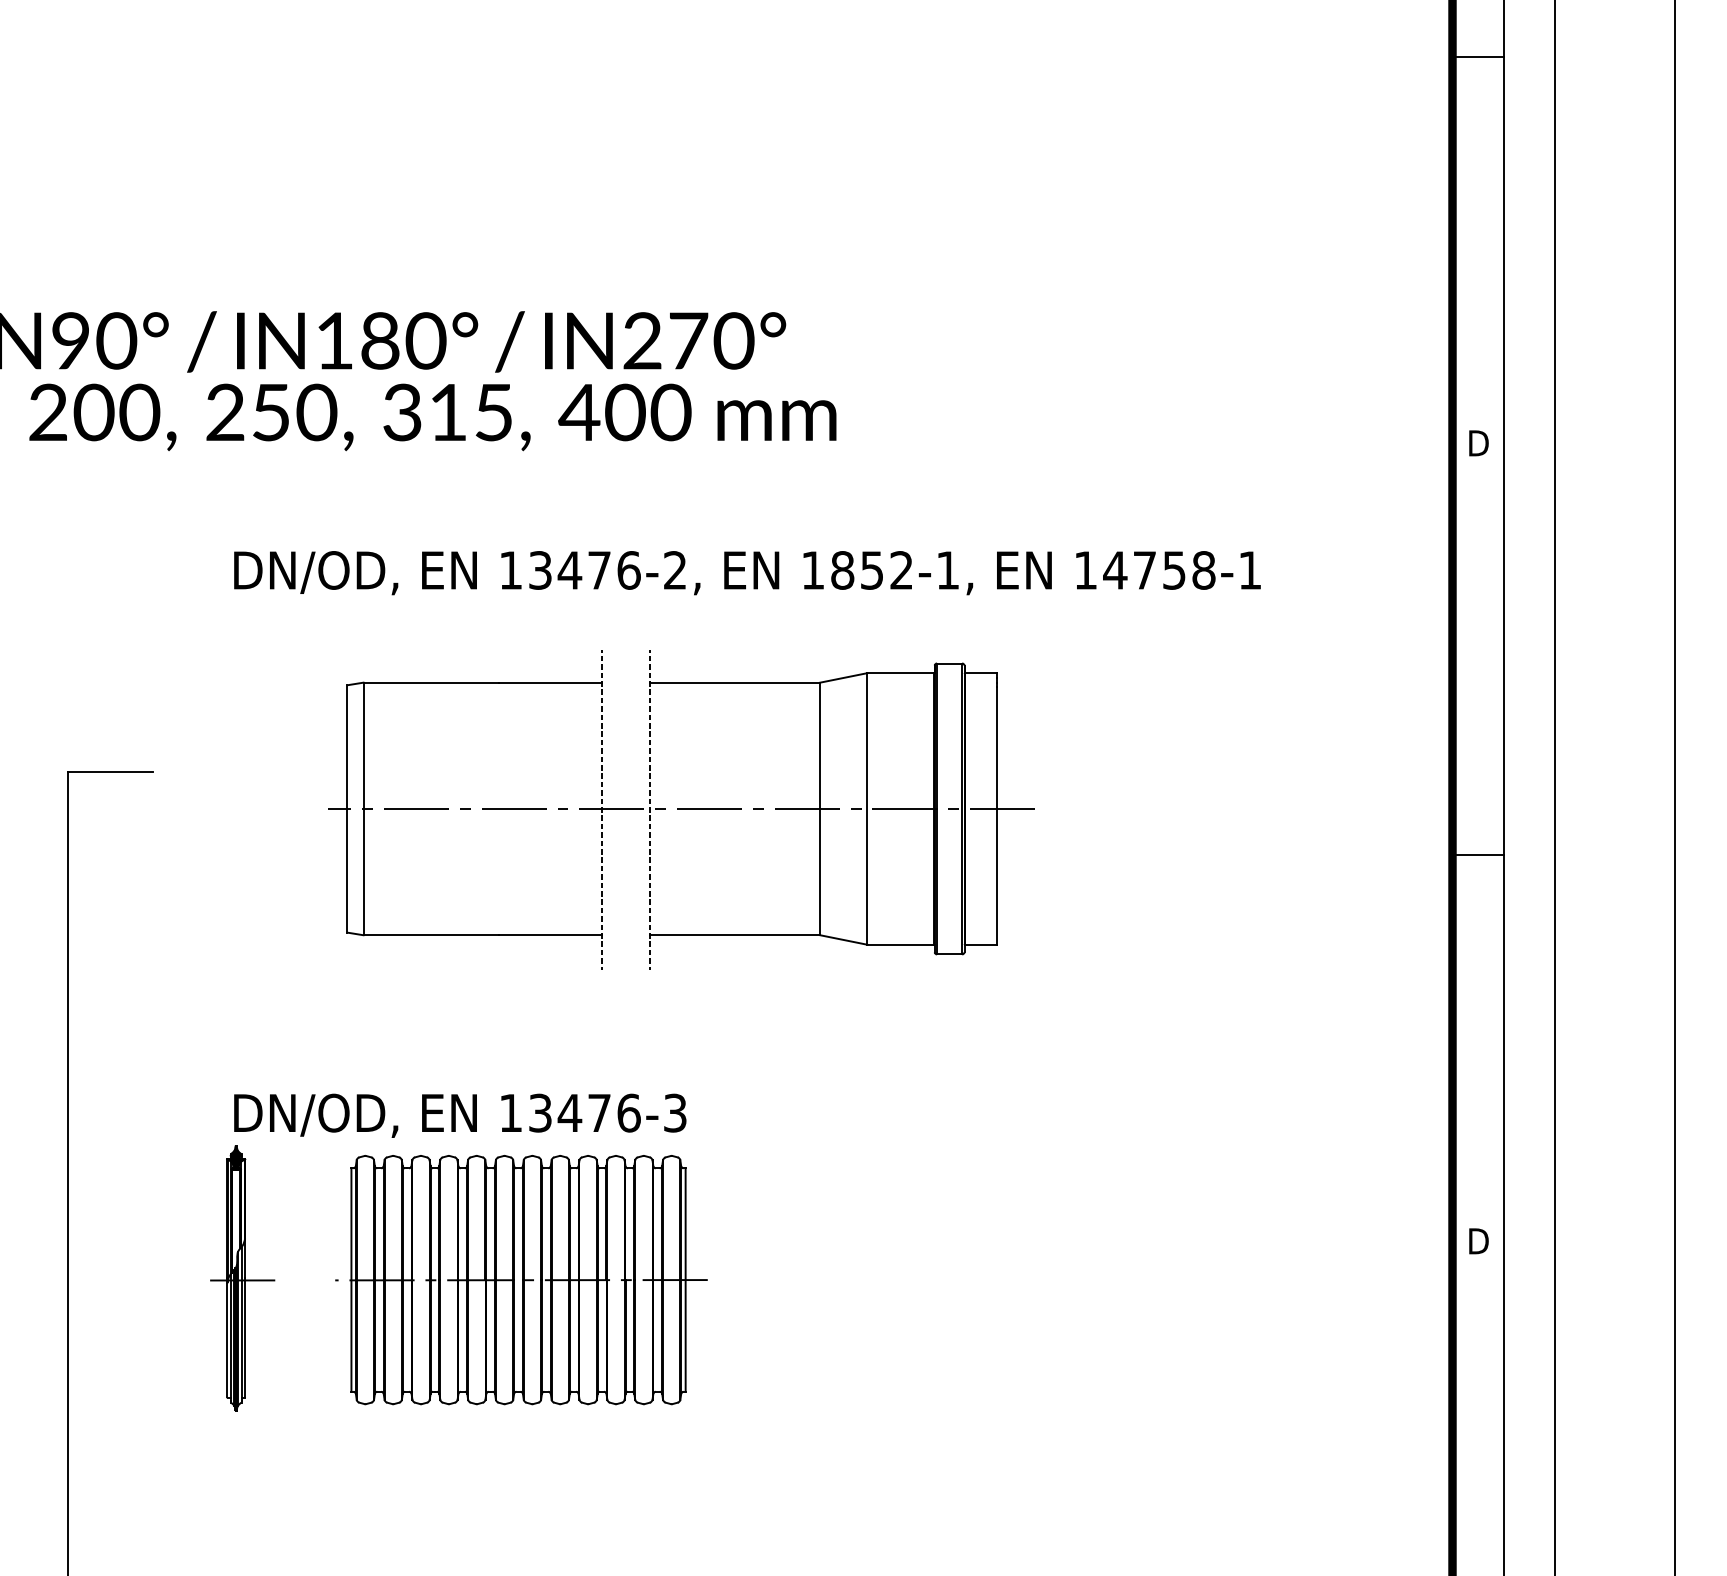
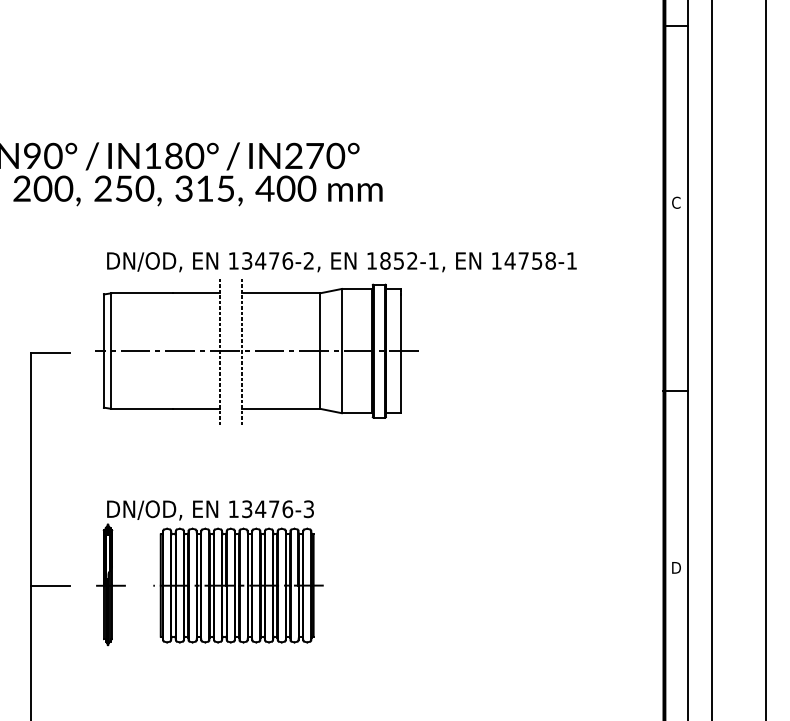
text: (1478, 442) -> (676, 202), D -> C
part: (680, 809) -> (256, 351), moved
line: (110, 1279) -> (50, 585), added

